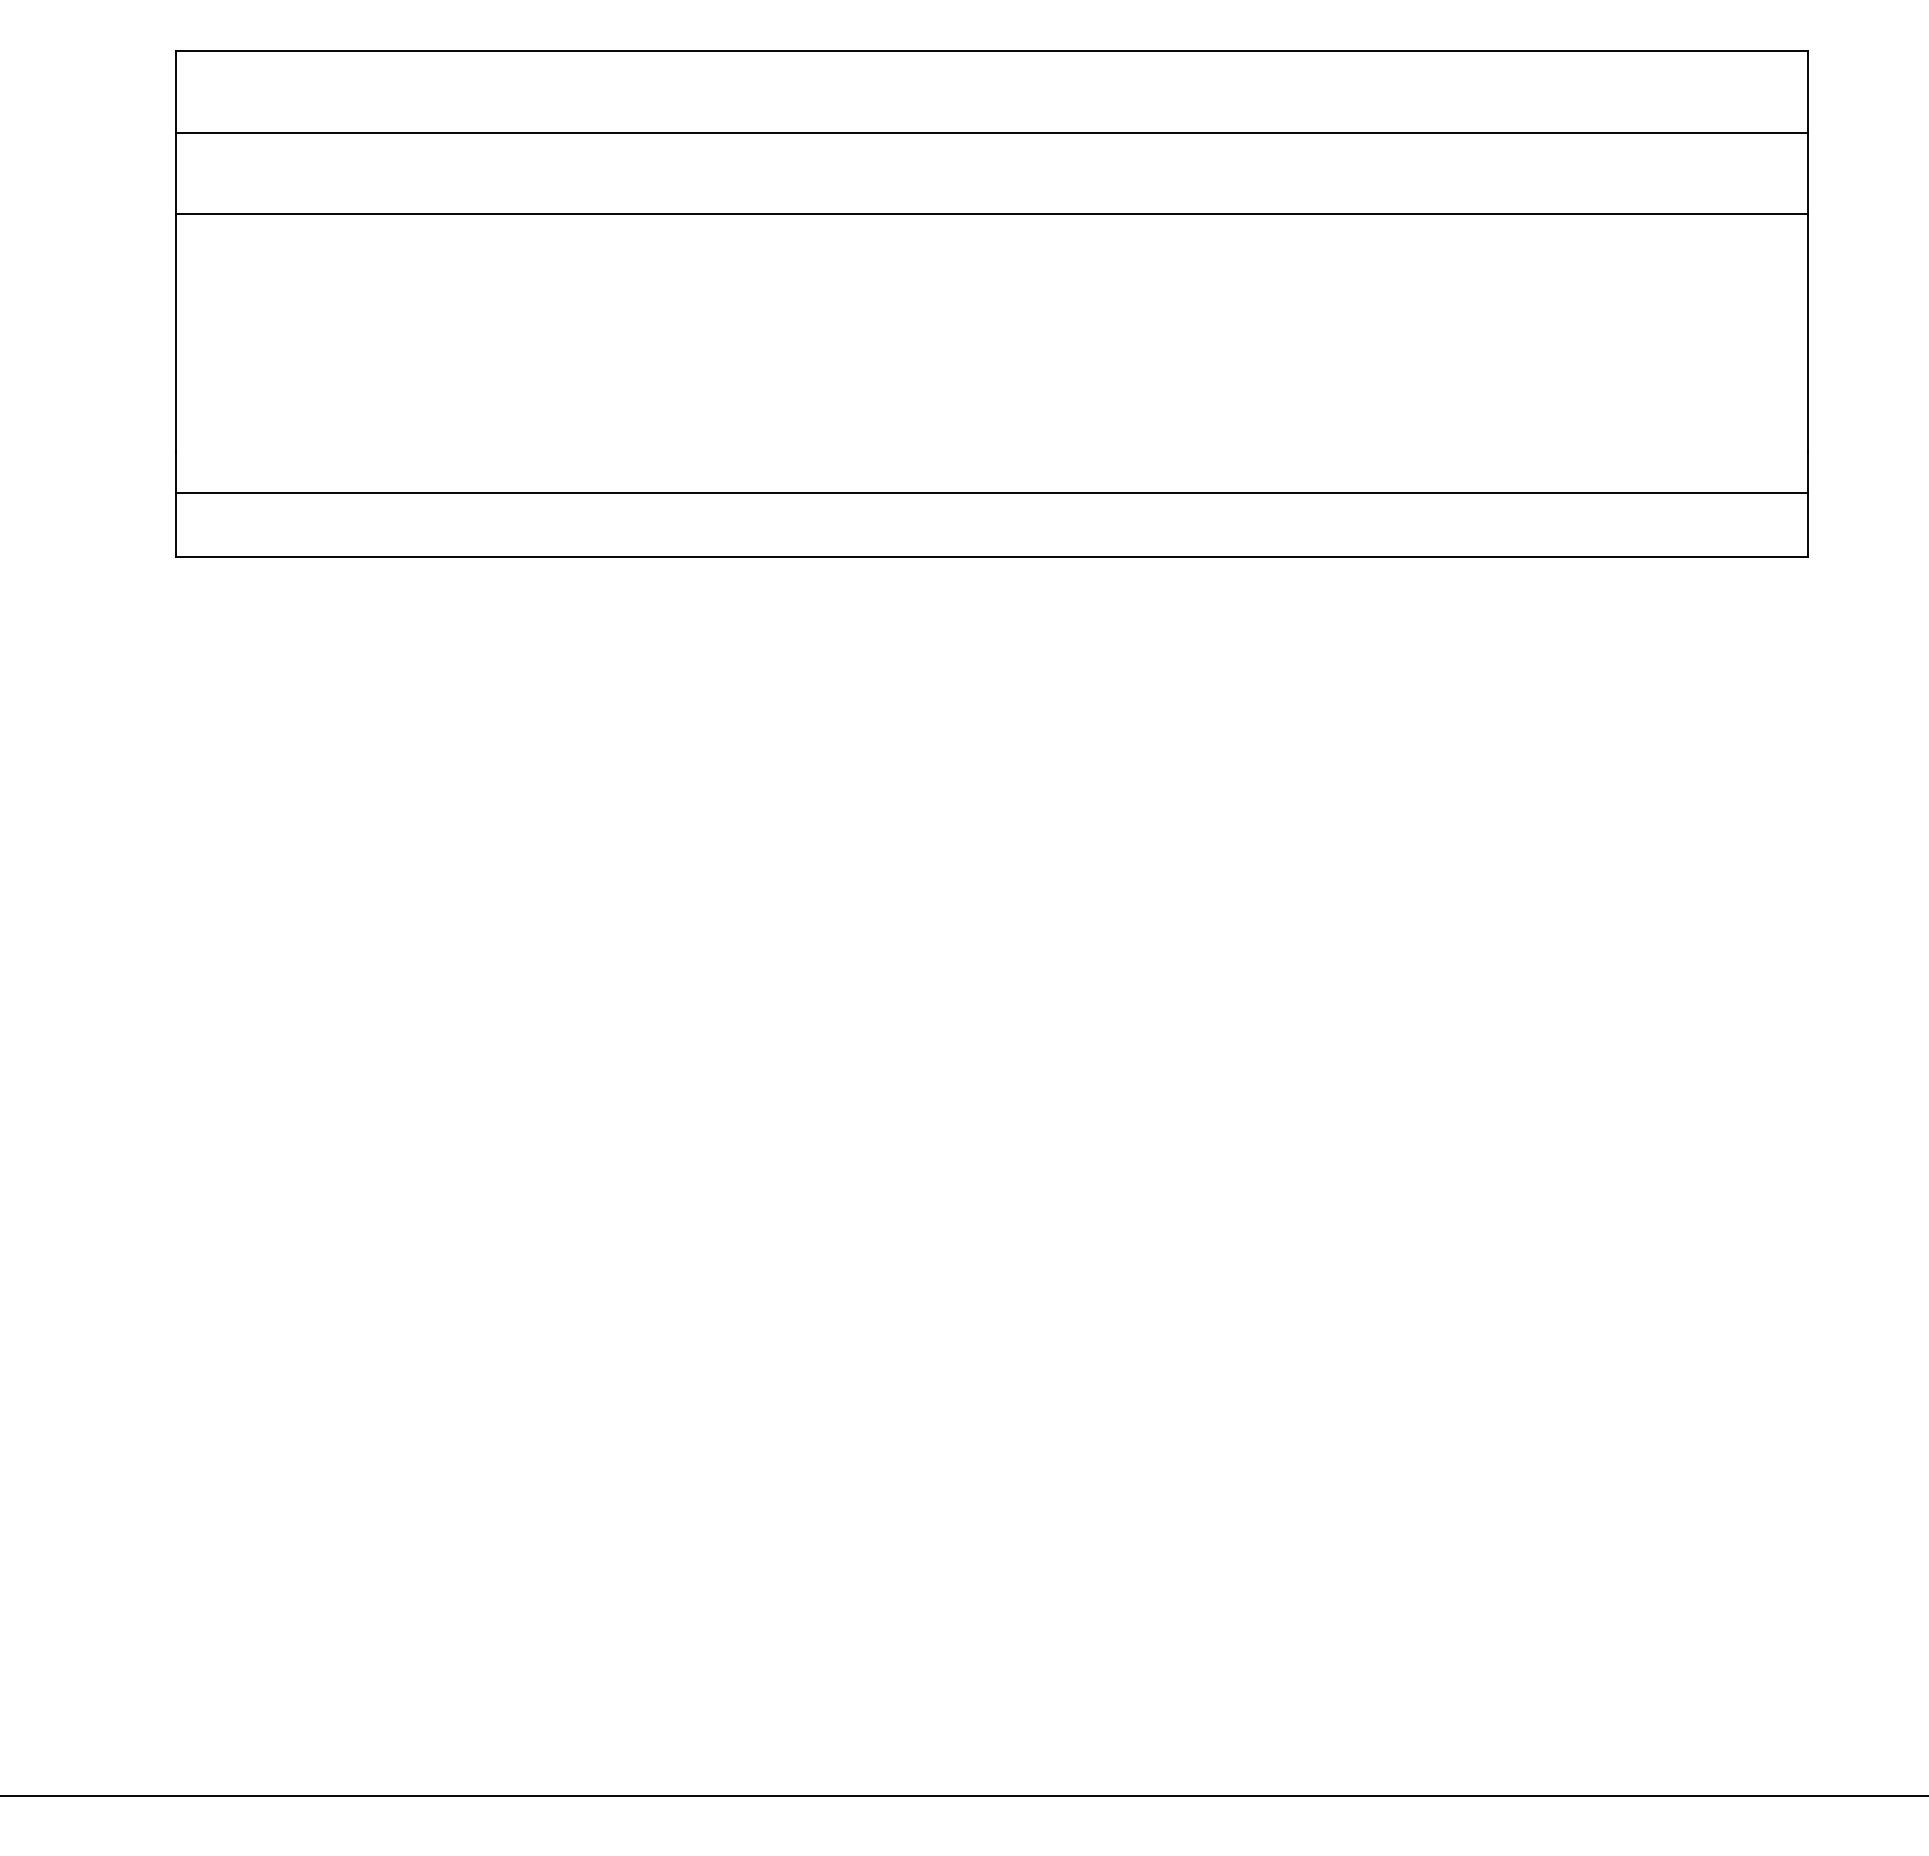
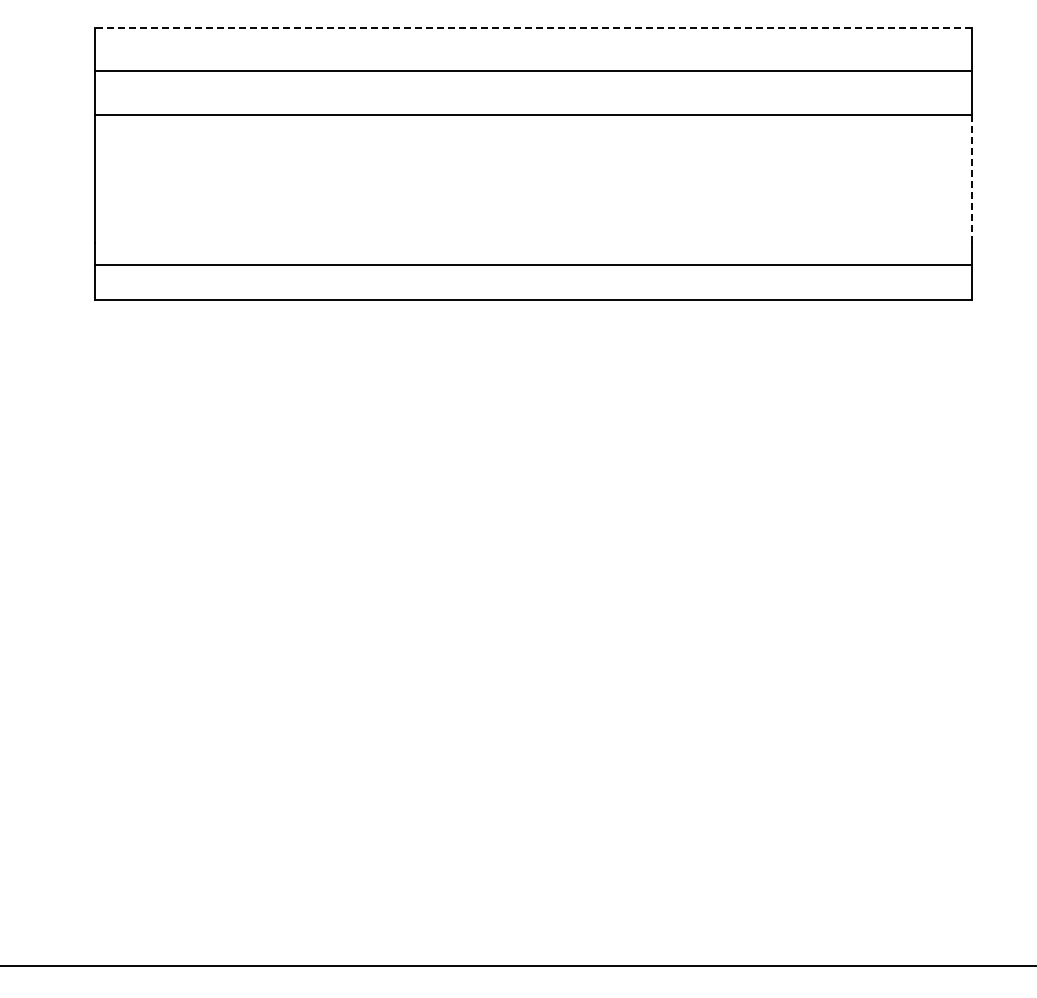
line: (992, 50) -> (533, 27), solid -> dashed
line: (1808, 333) -> (972, 179), solid -> dashed

